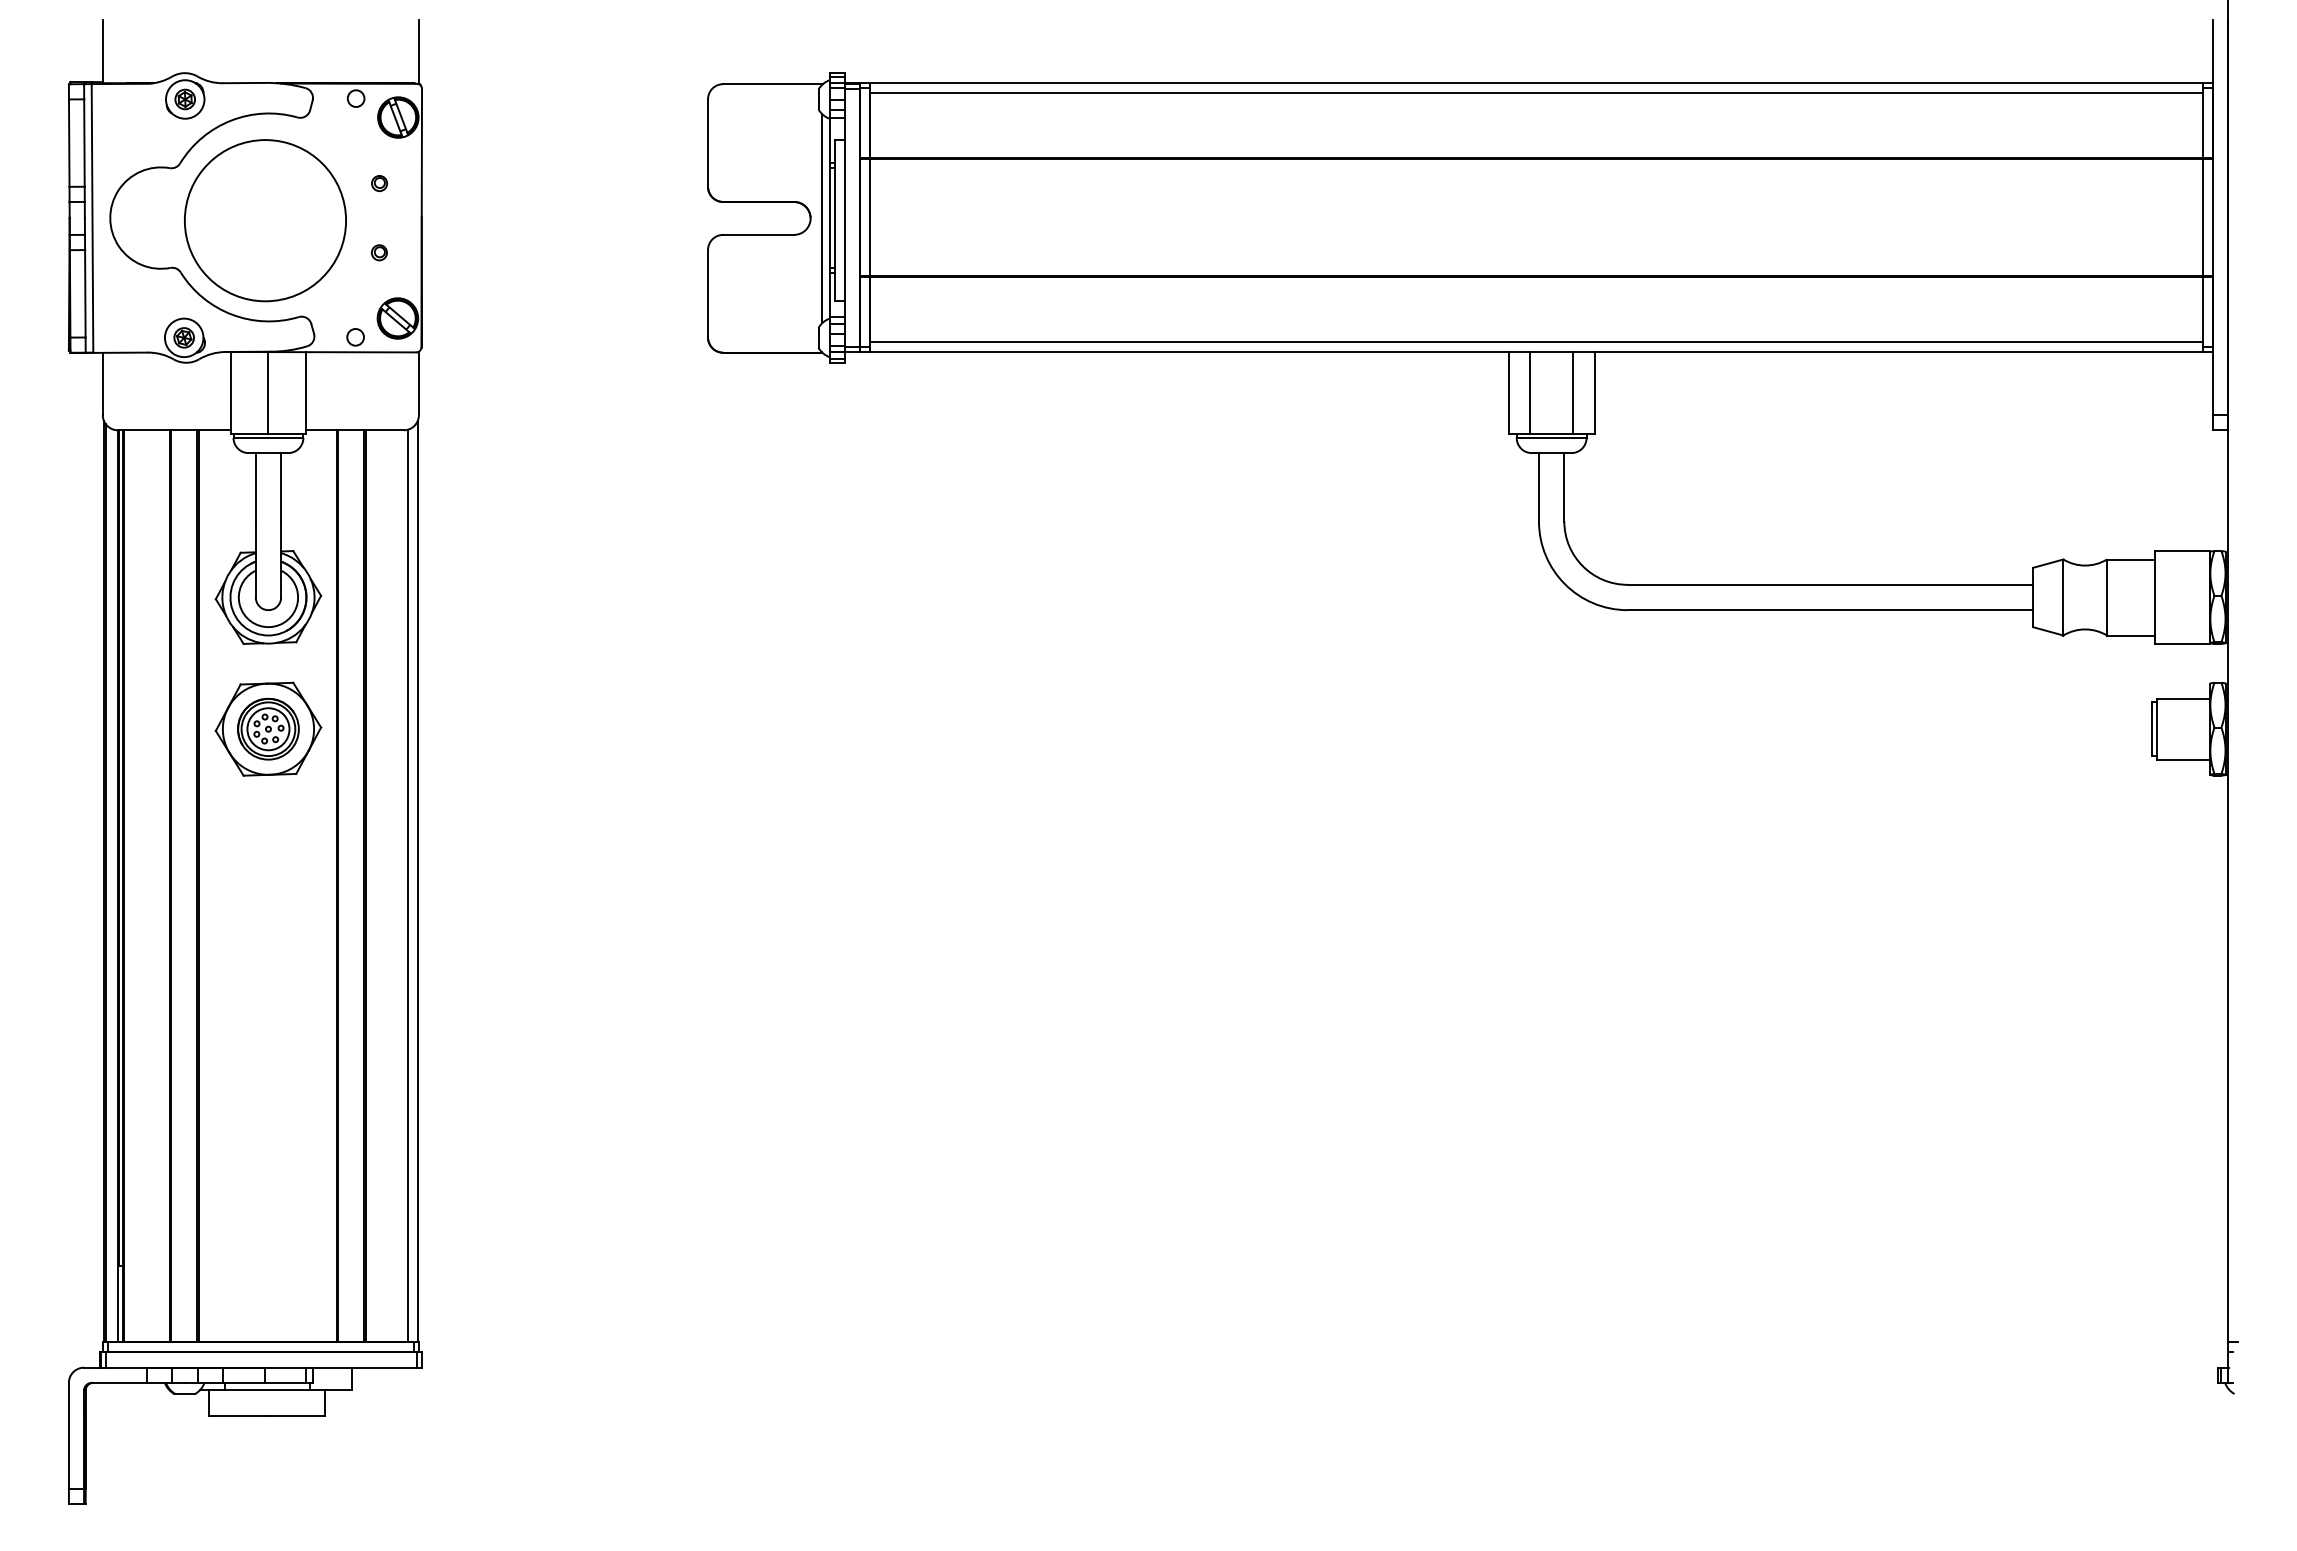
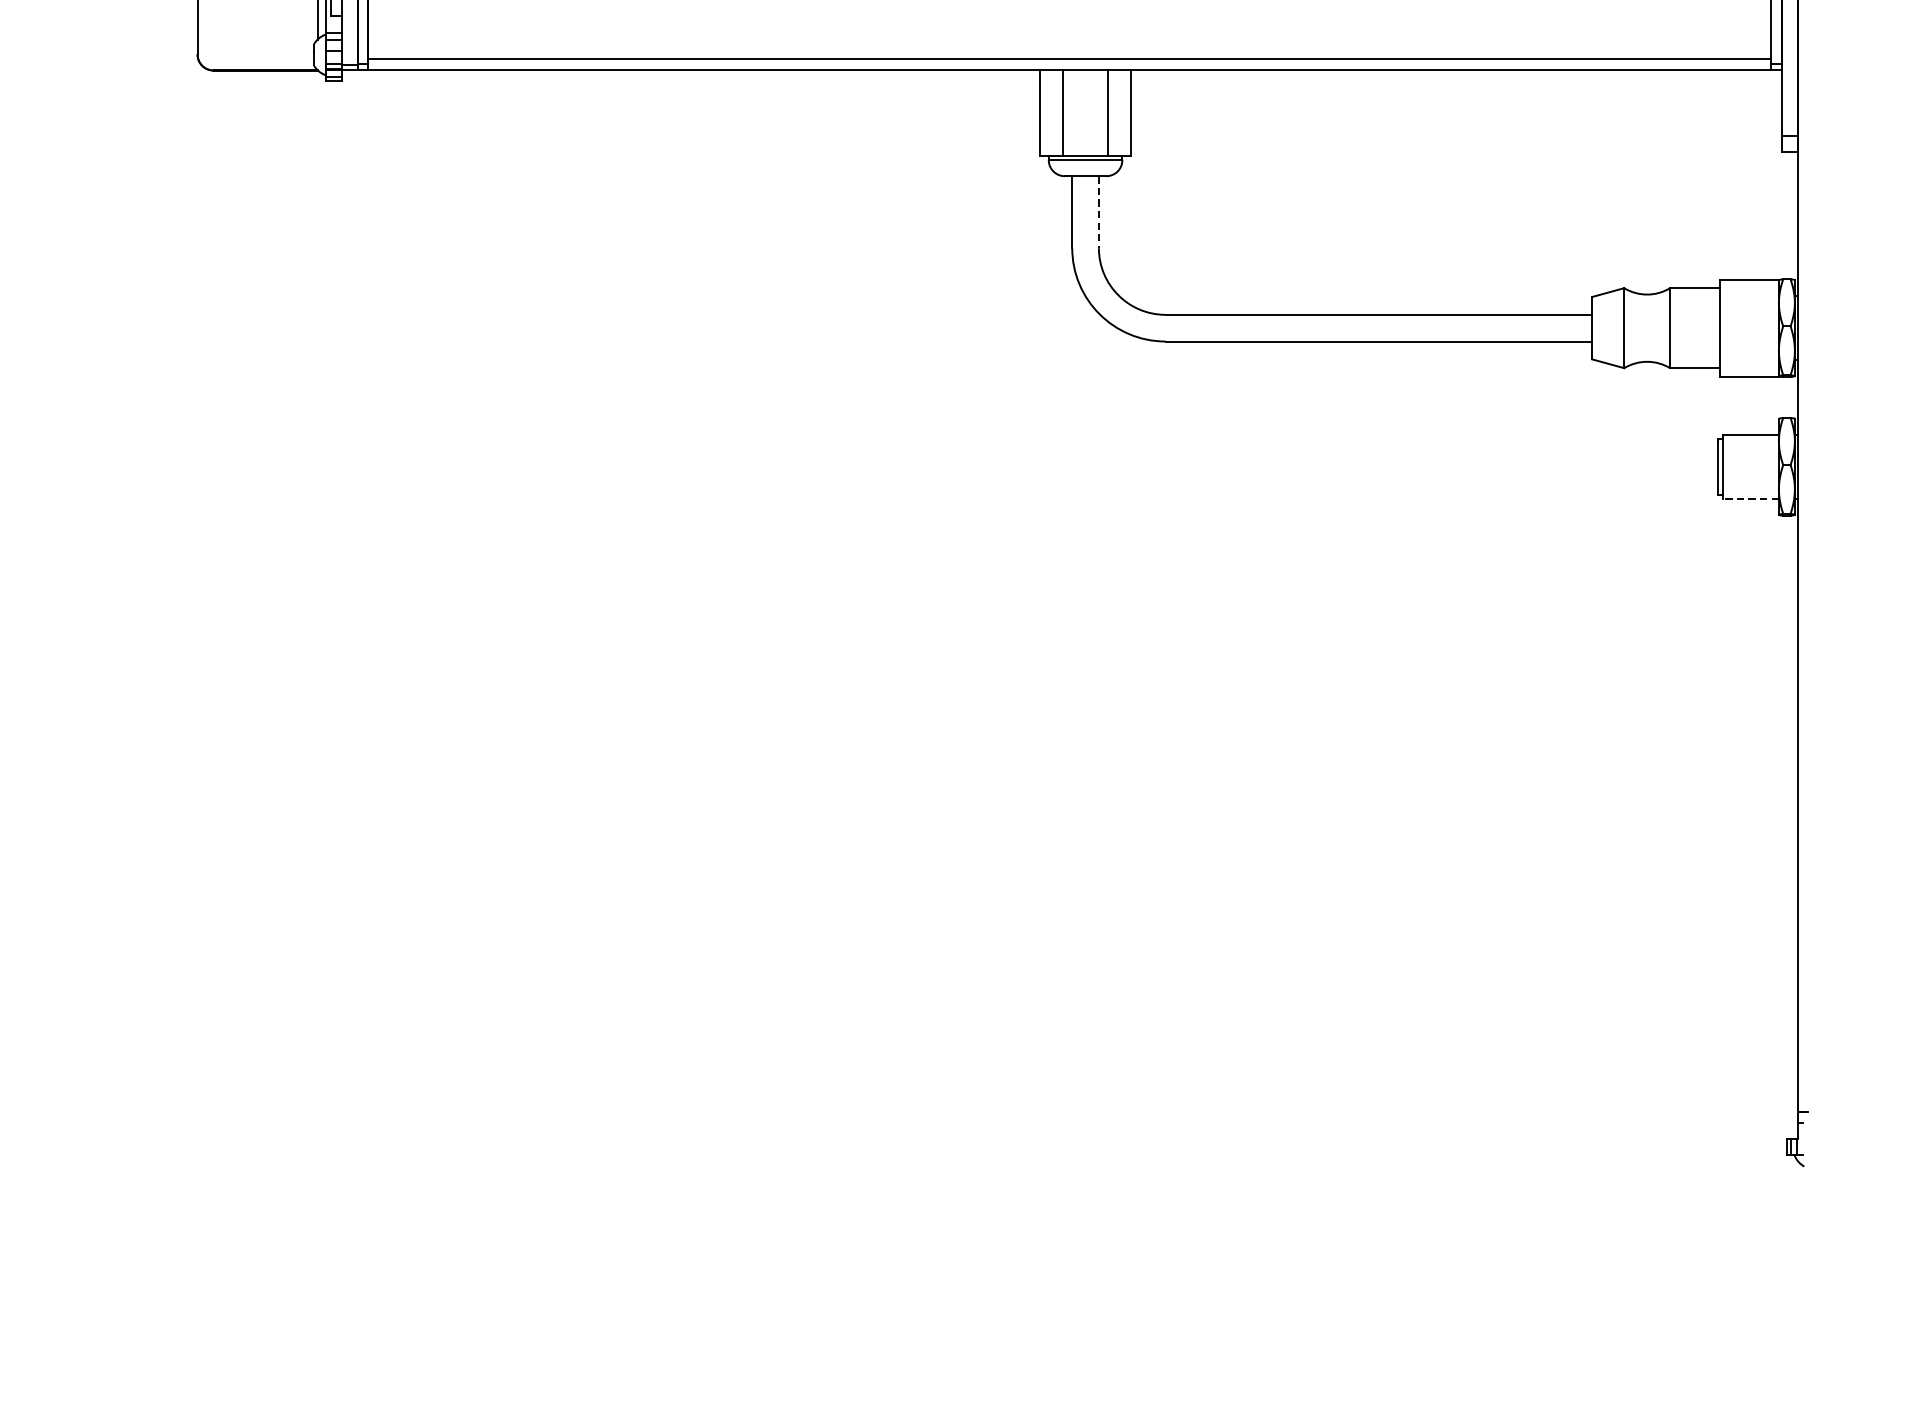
line: (1564, 487) -> (1099, 212), solid -> dashed
line: (2183, 759) -> (1750, 498), solid -> dashed

